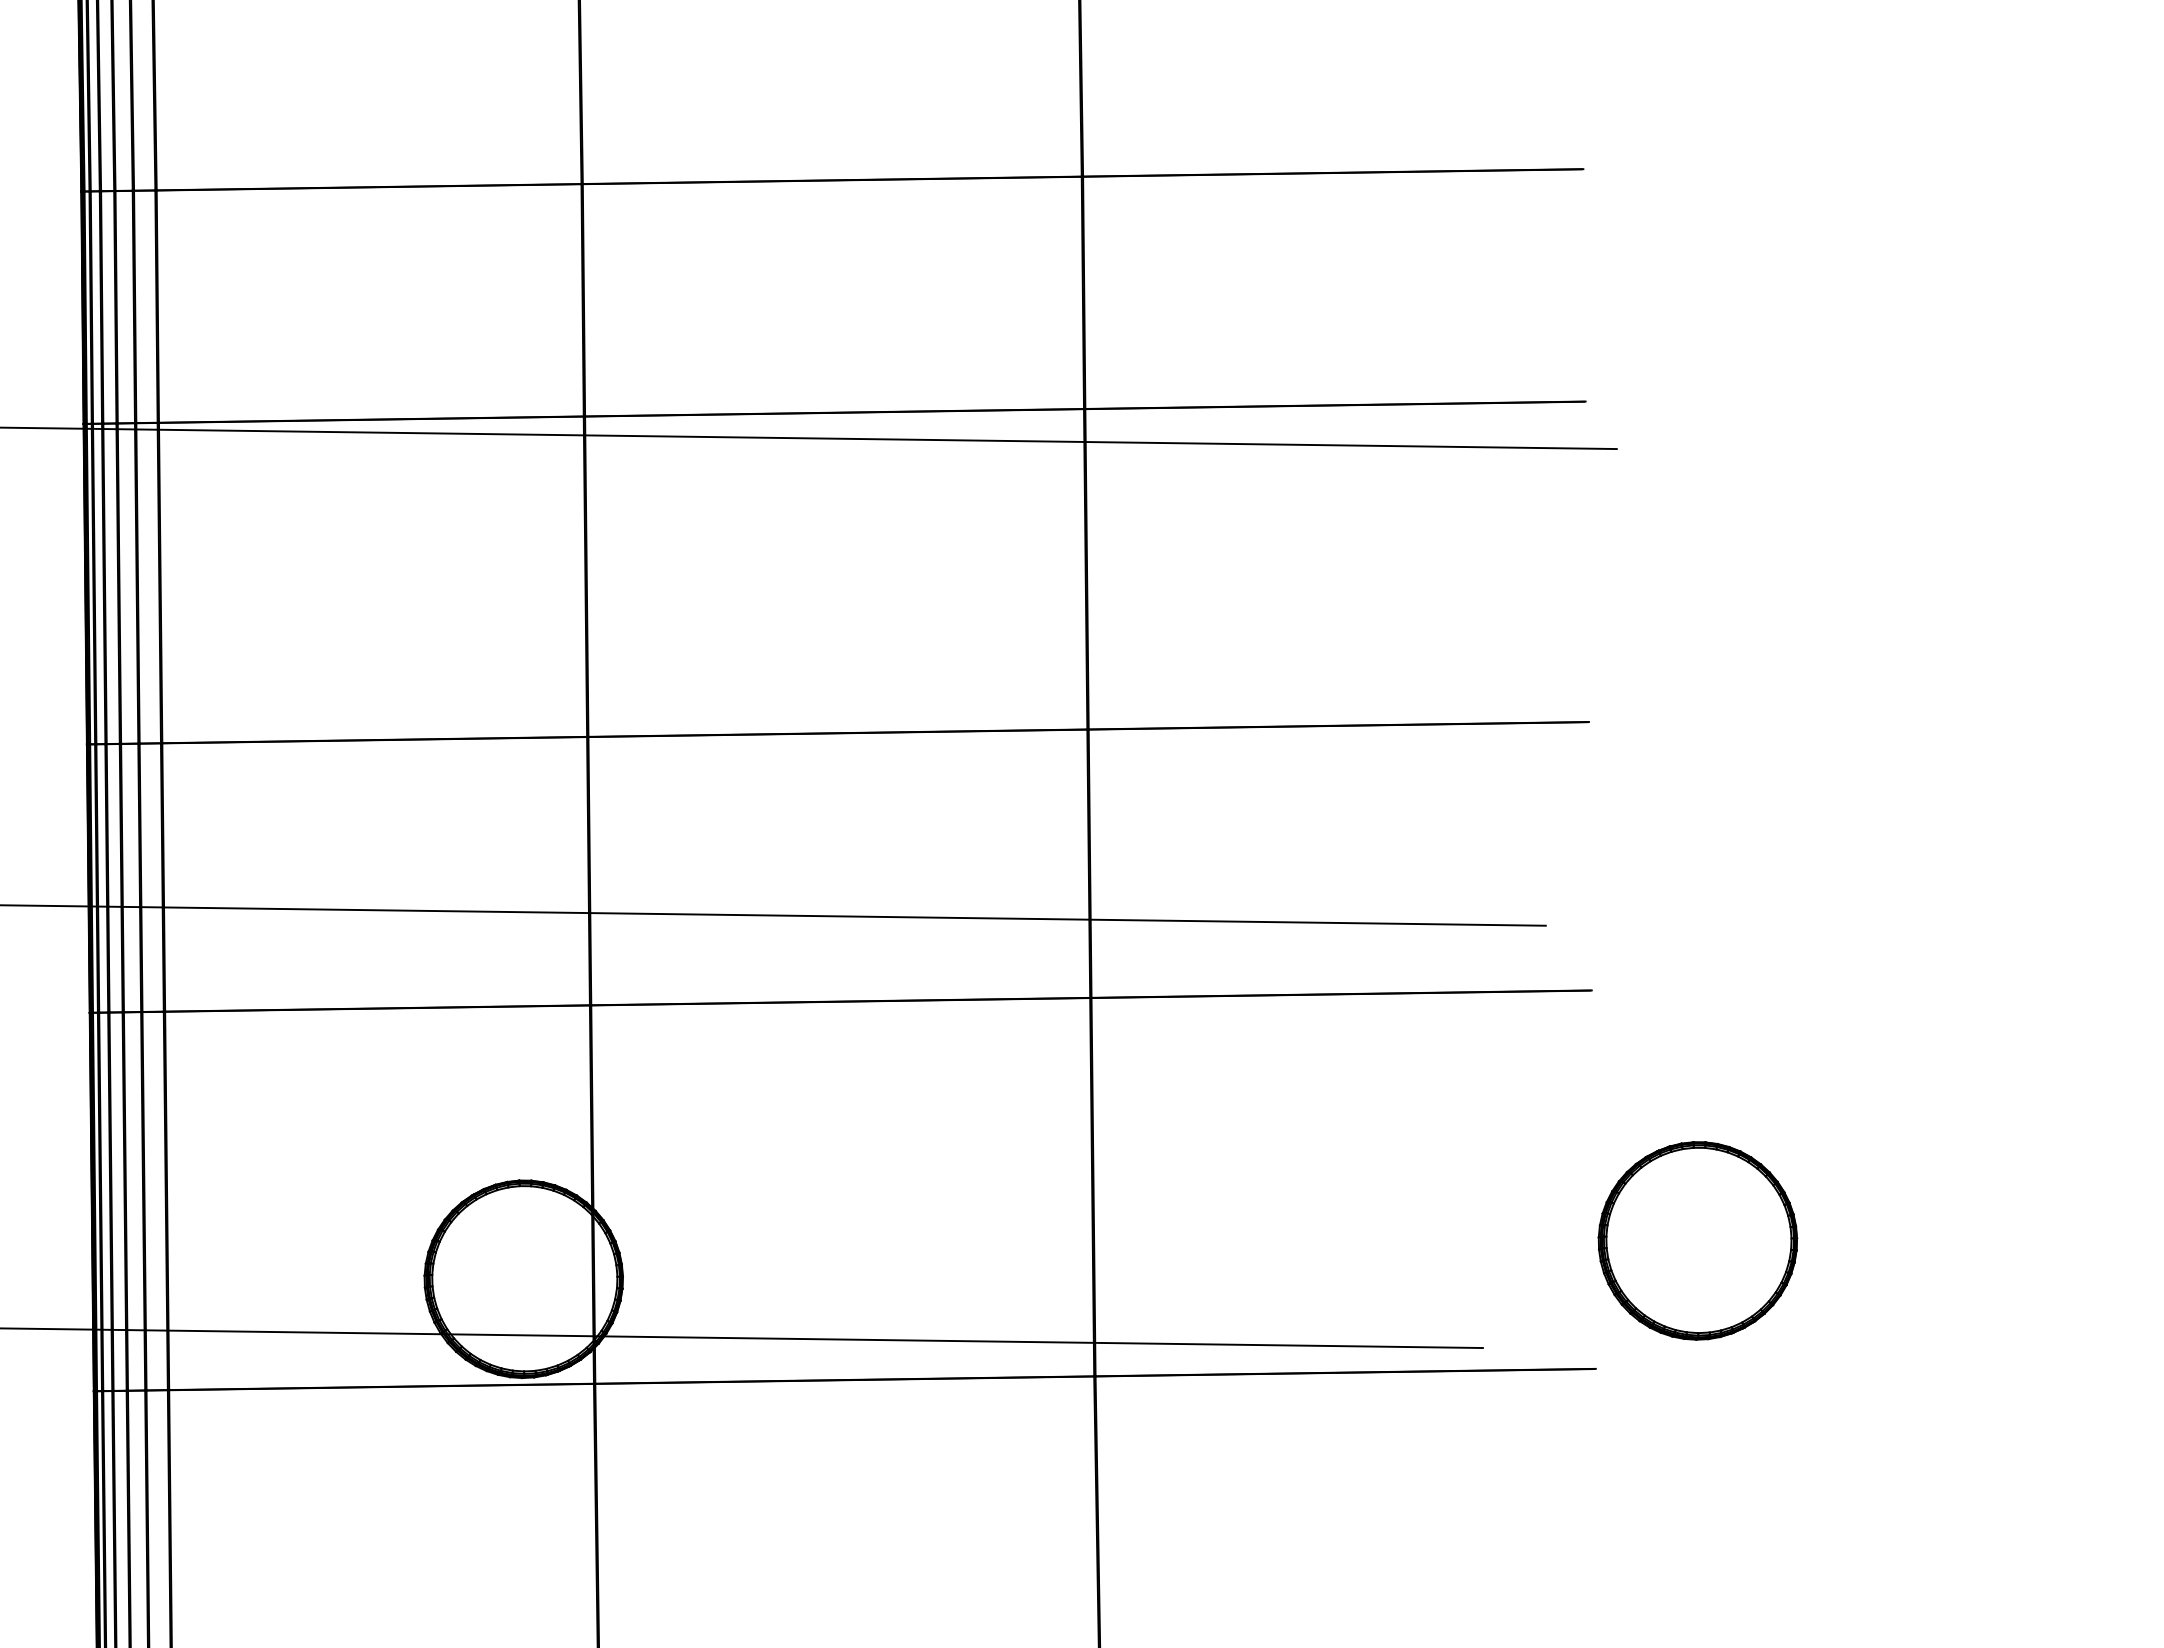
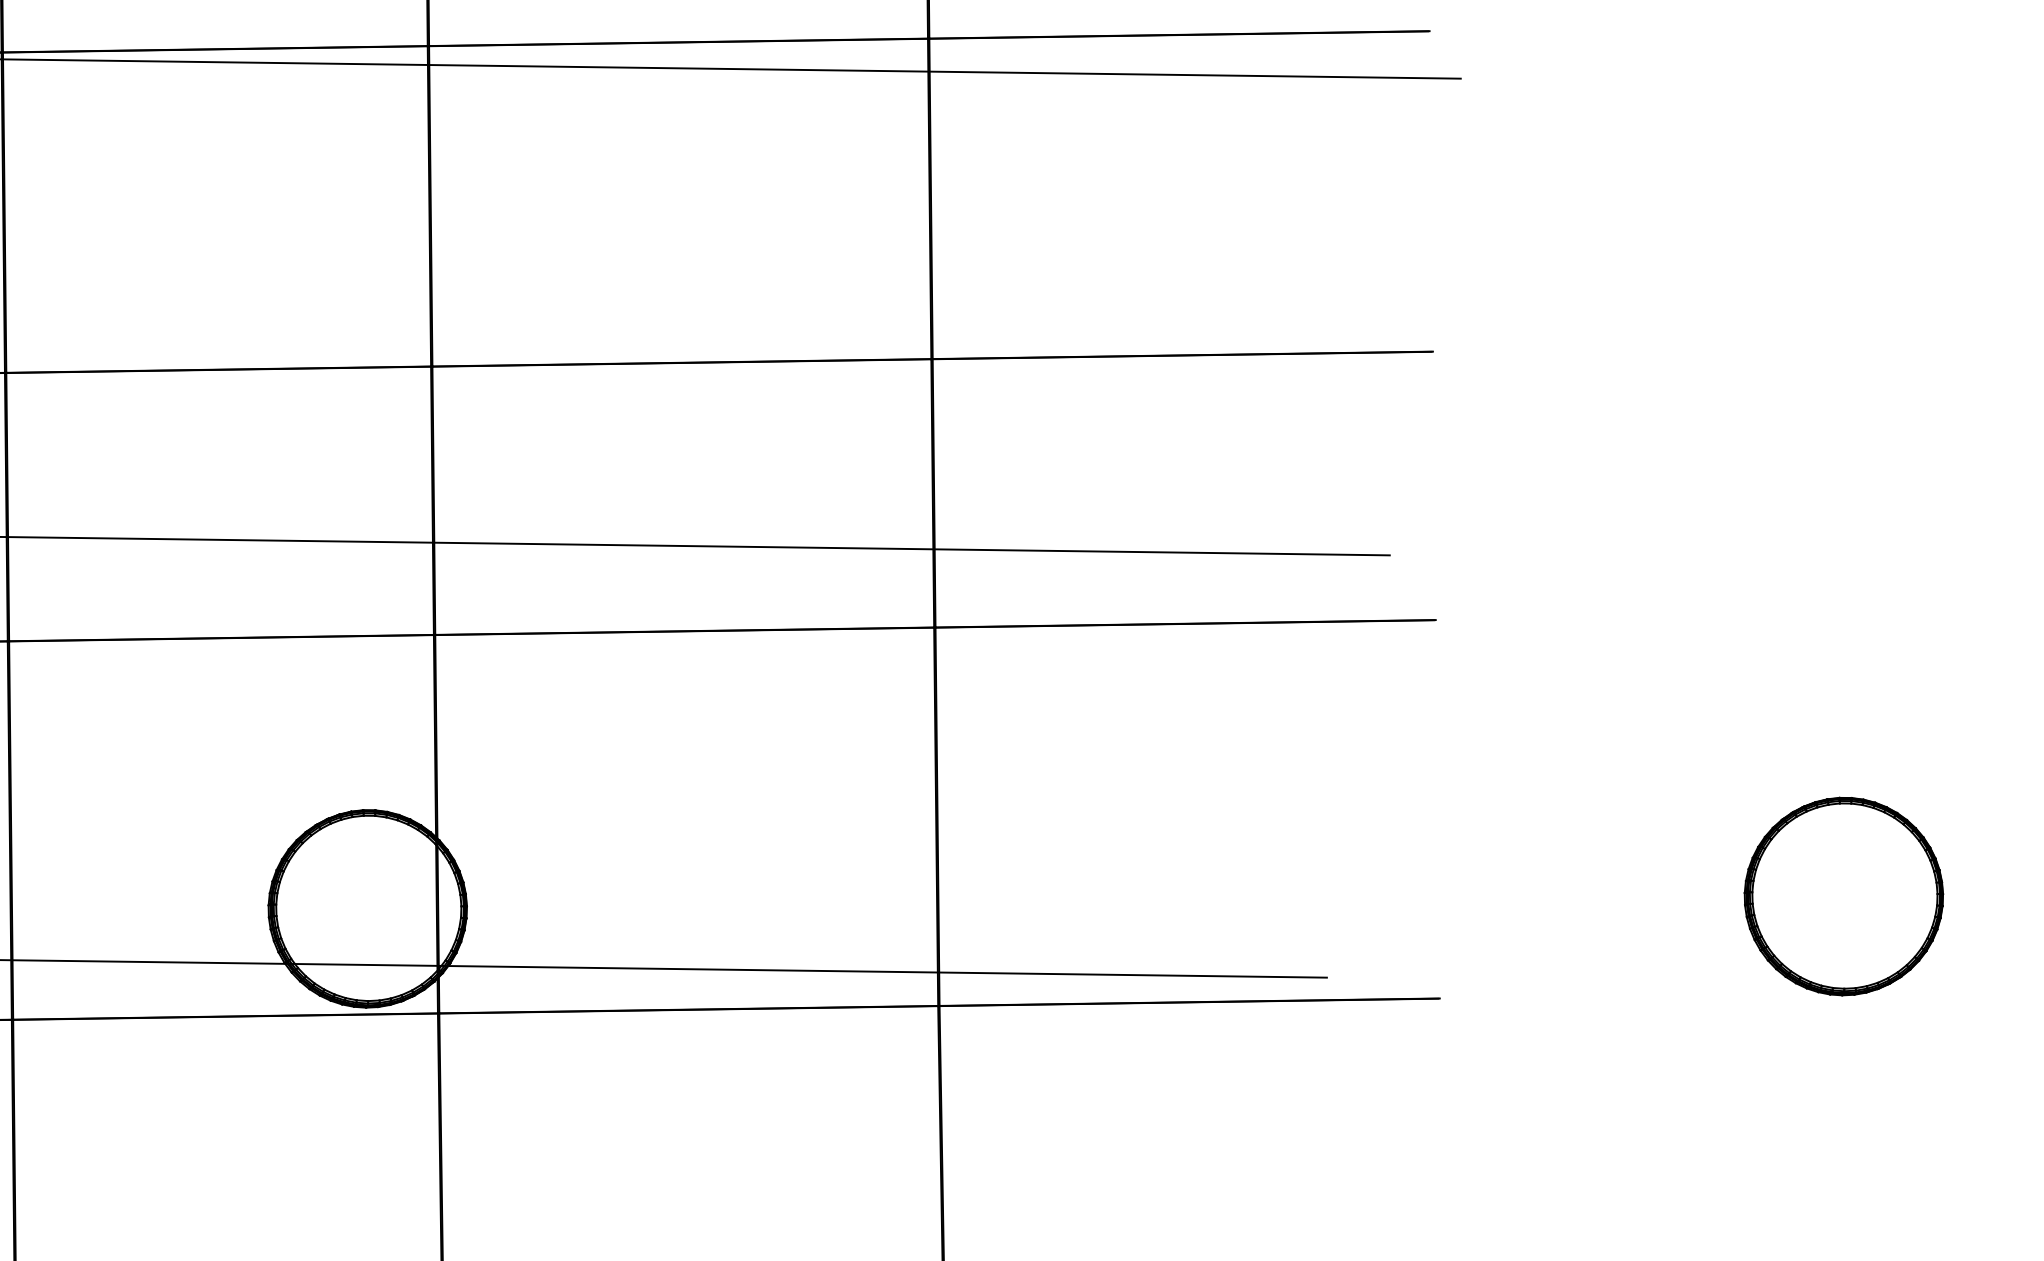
part: (1697, 1240) -> (1843, 896), moved

